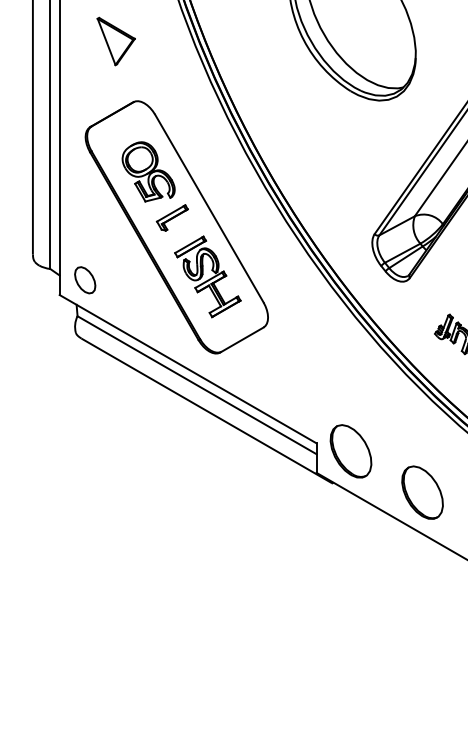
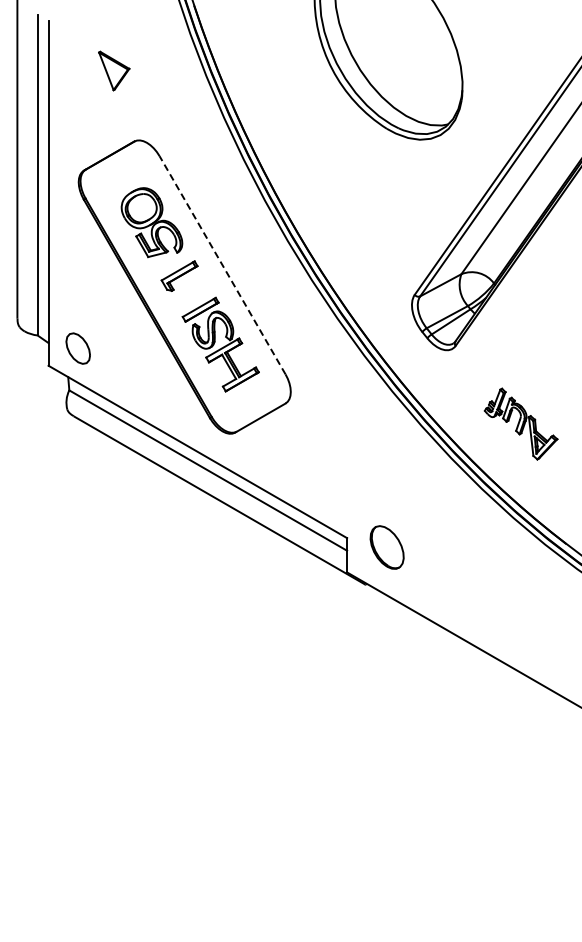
part: (115, 41) -> (113, 70), size x0.7
line: (209, 207) -> (222, 264), solid -> dashed
part: (350, 451) -> (386, 547), size x0.7
part: (421, 492) -> (469, 595), removed

